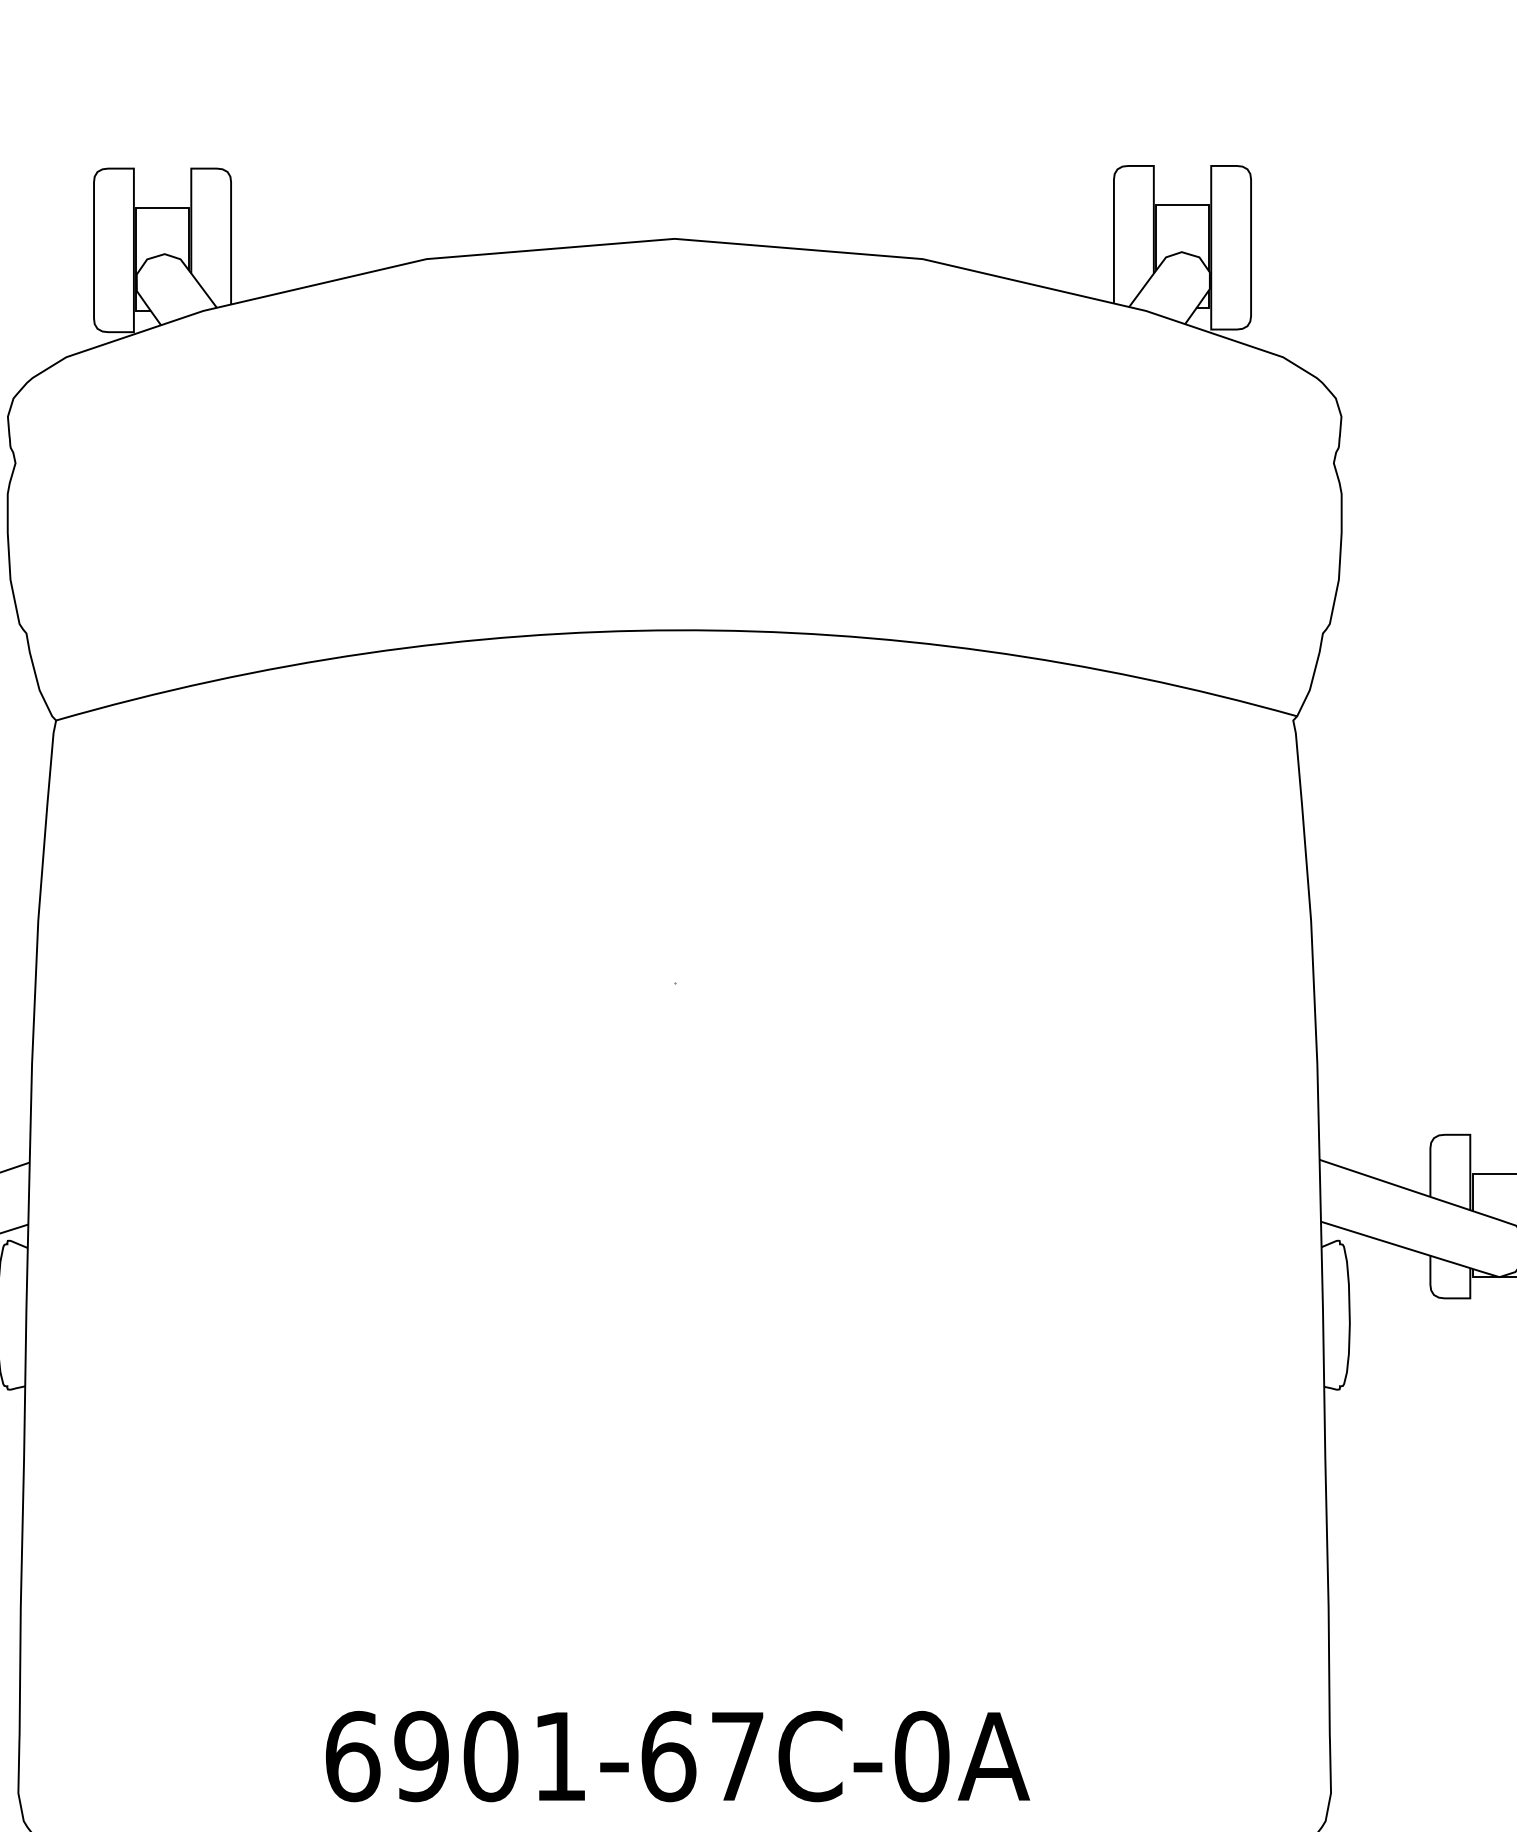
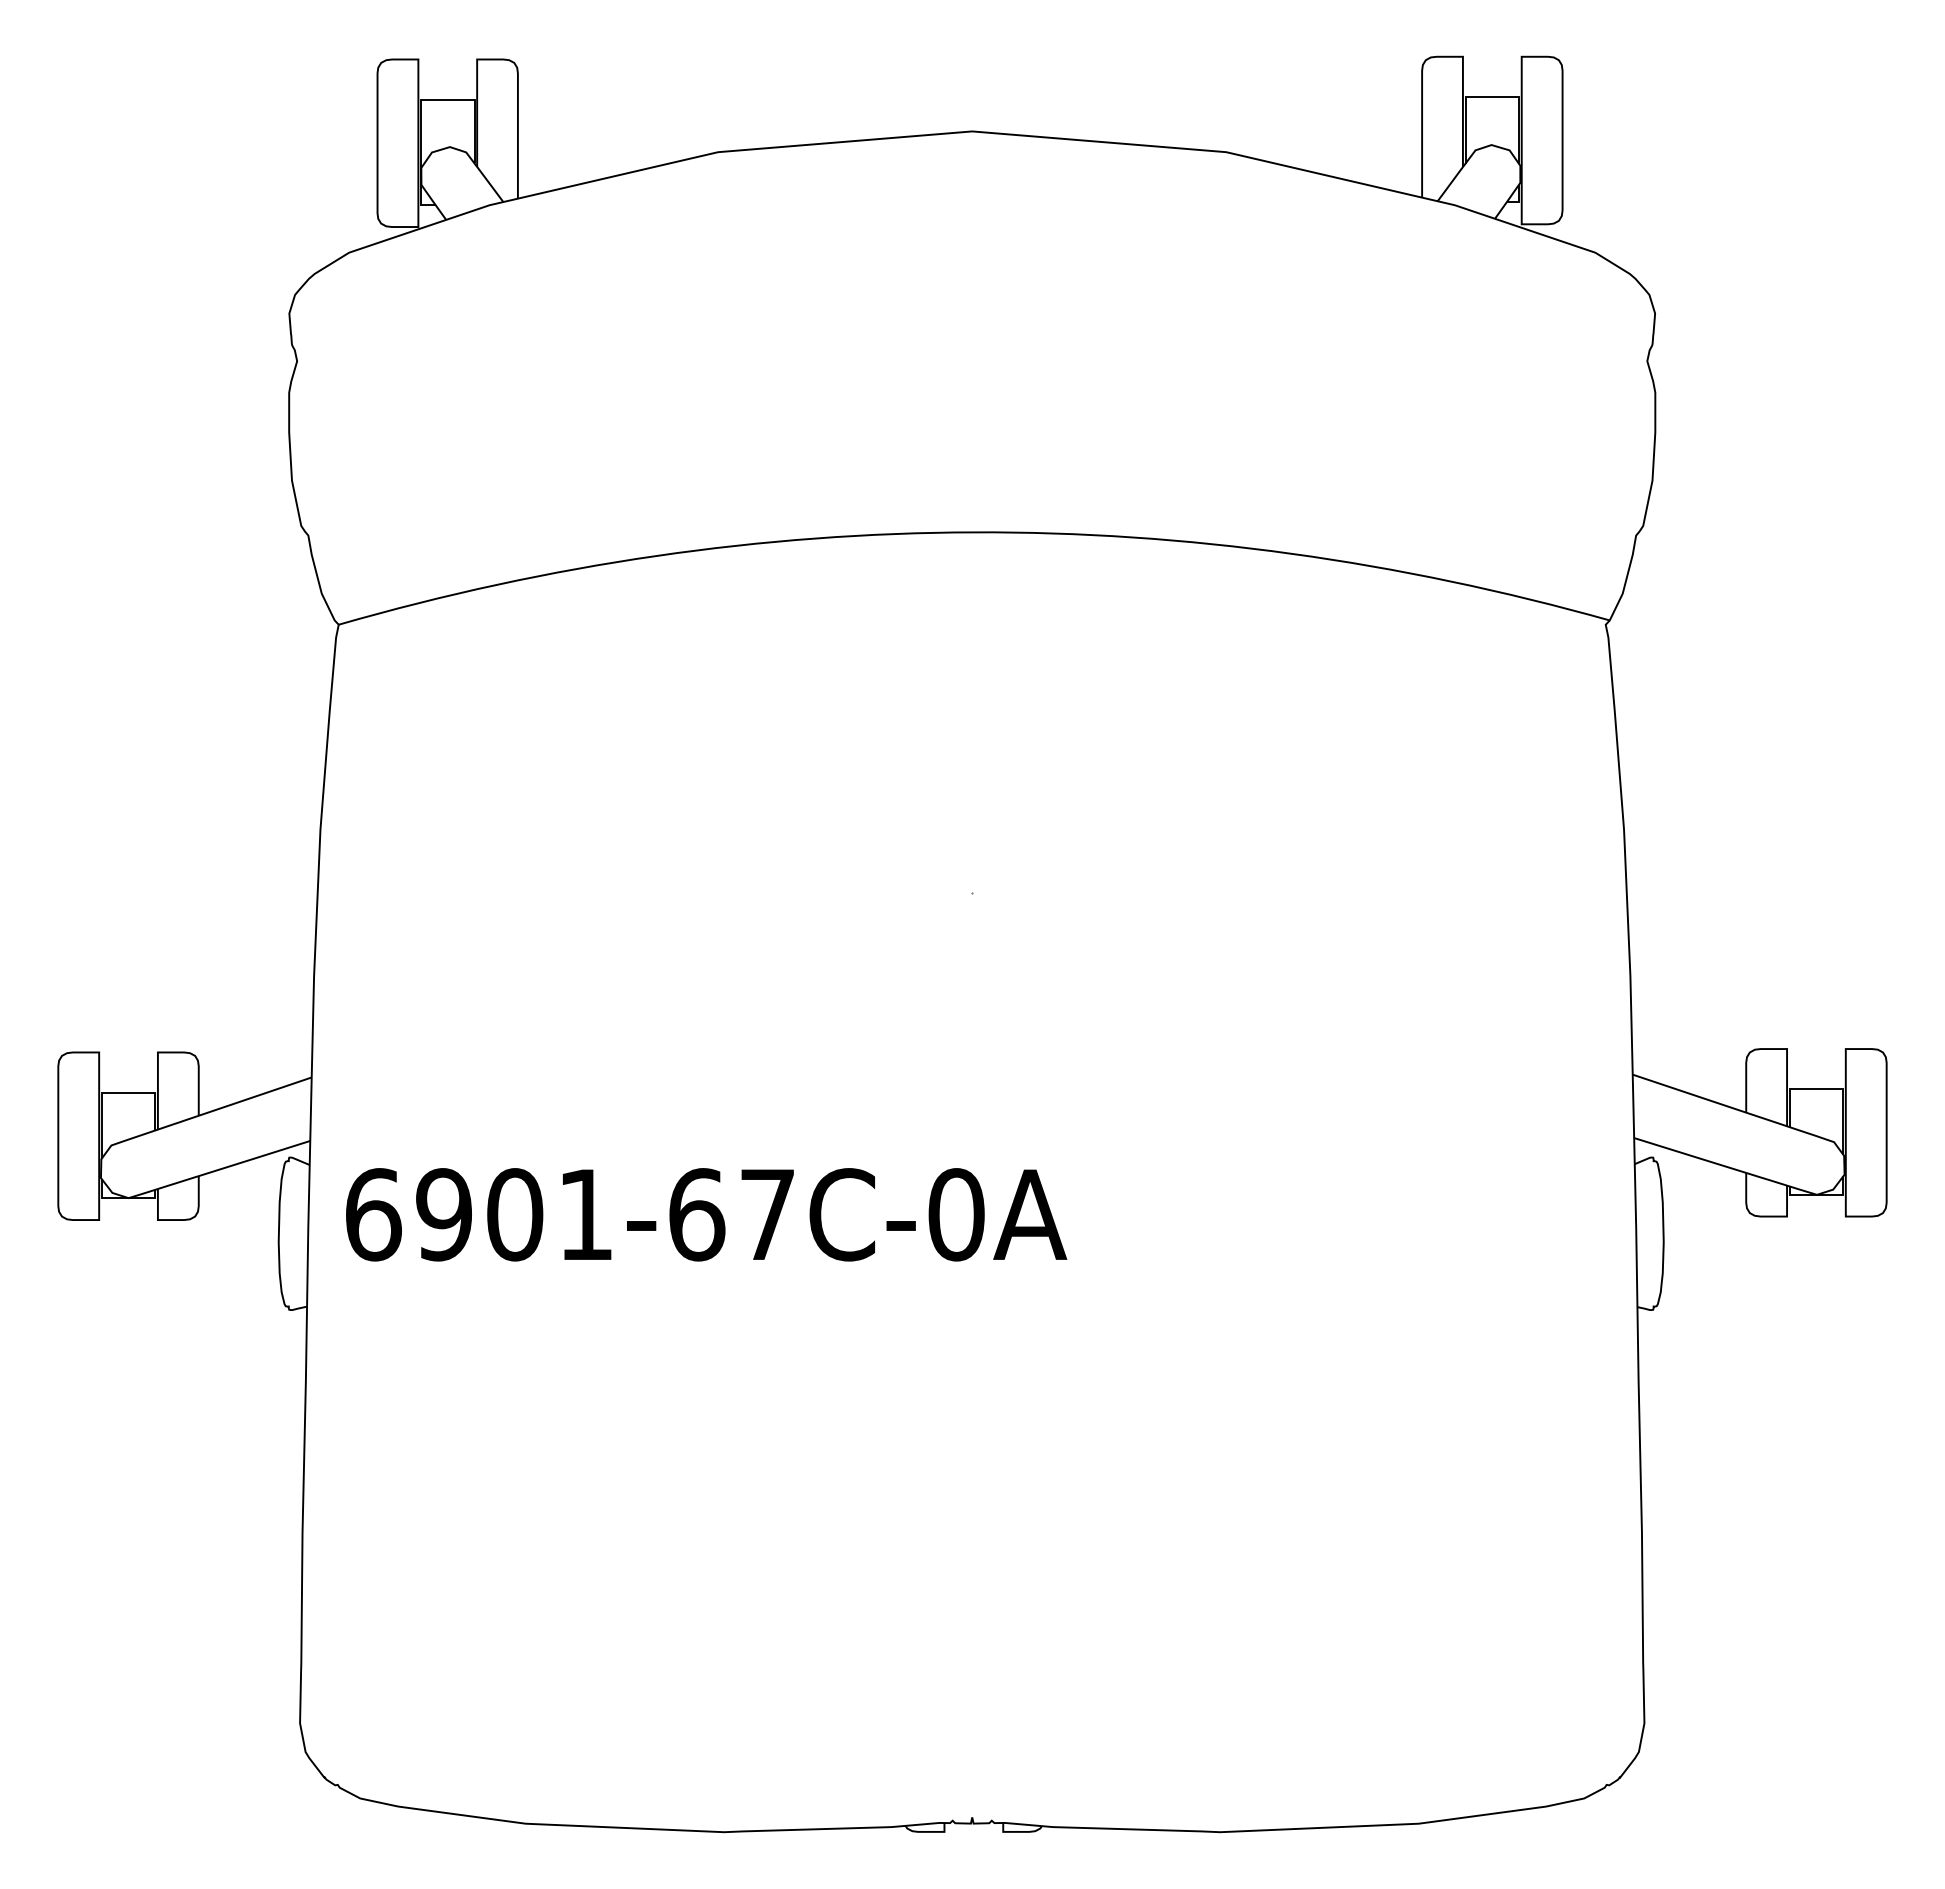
text: (677, 1756) -> (706, 1214), moved

